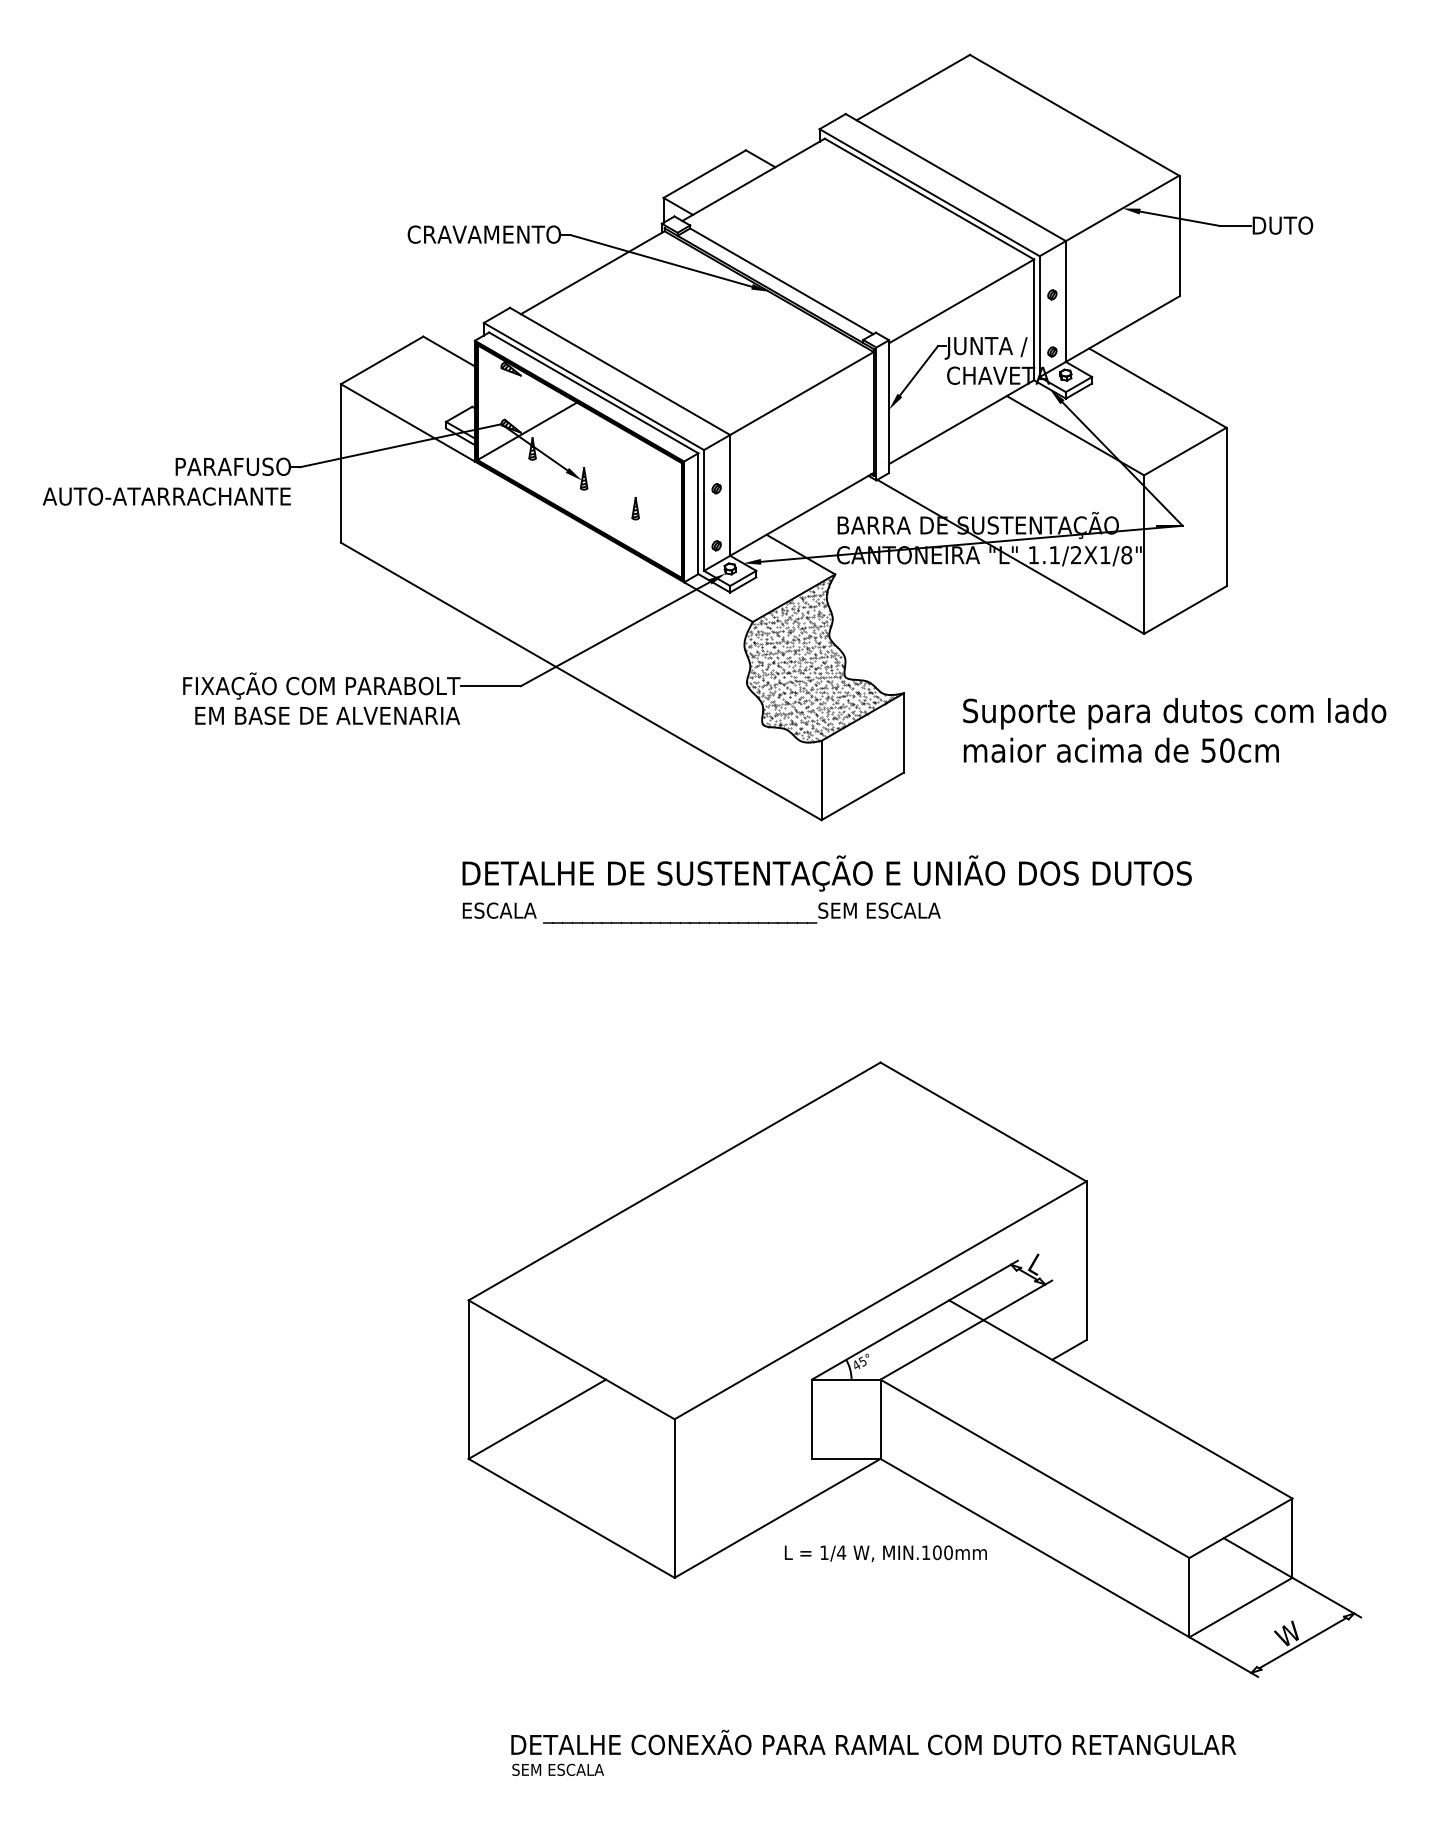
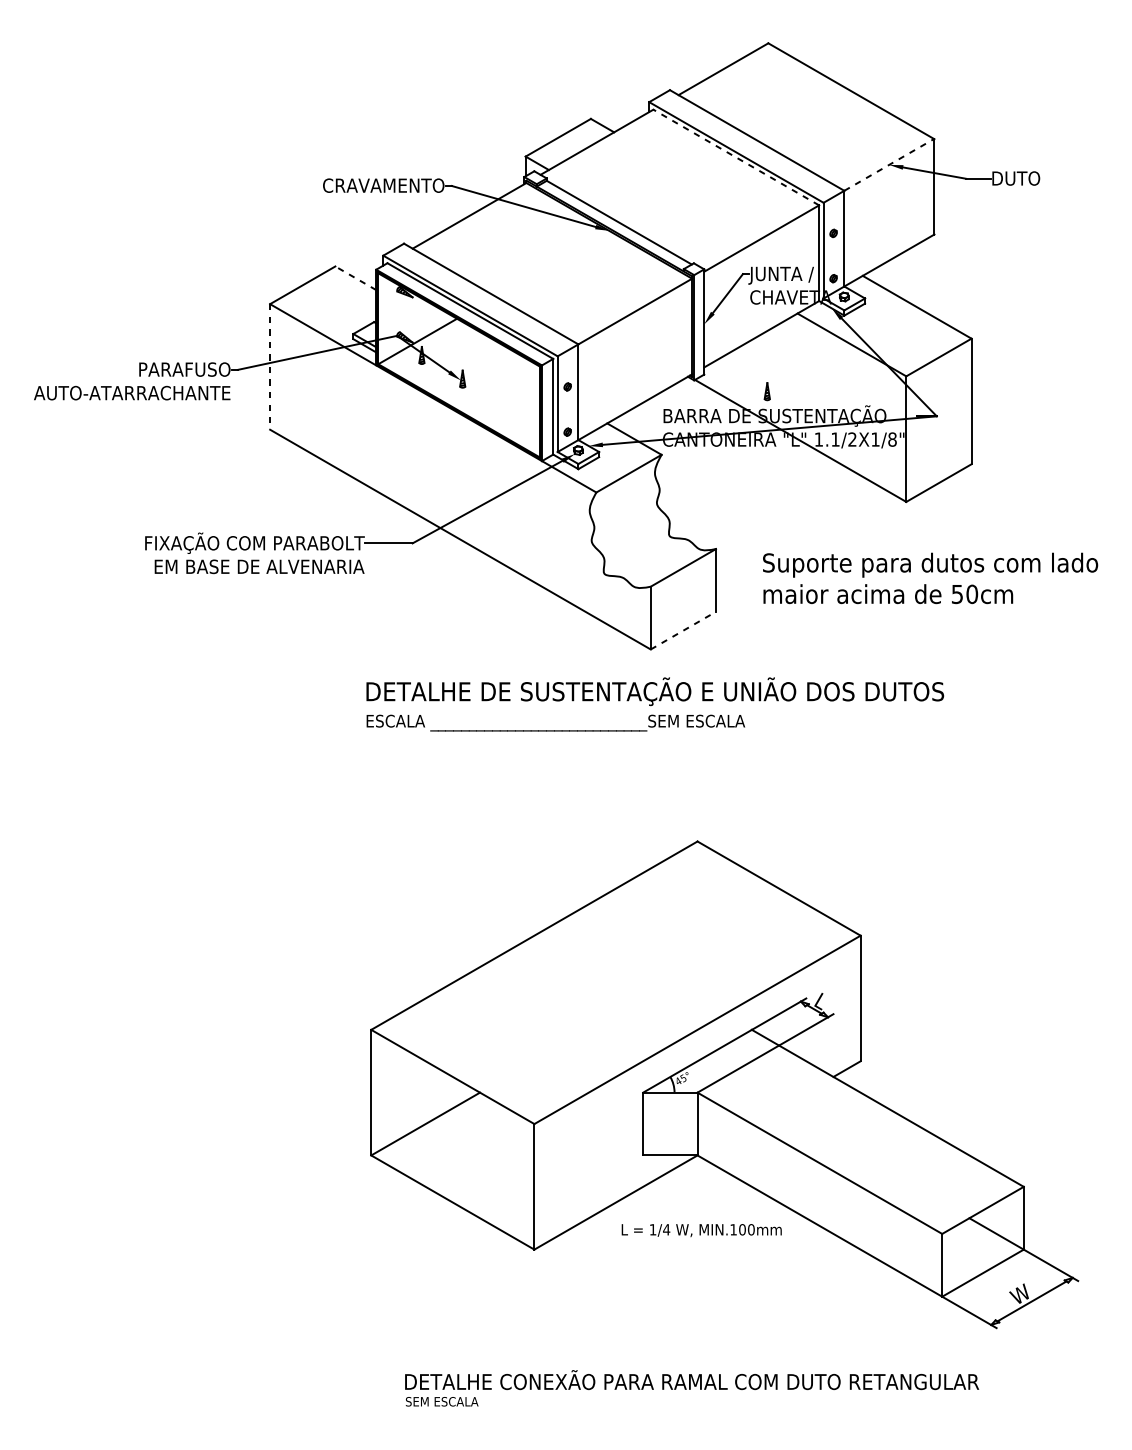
line: (929, 199) -> (736, 157), solid -> dashed
line: (1122, 208) -> (889, 164), solid -> dashed
line: (449, 351) -> (356, 278), solid -> dashed
line: (340, 463) -> (269, 366), solid -> dashed
part: (635, 508) -> (767, 391), moved
hatch: (820, 658) -> (649, 521), removed
line: (862, 796) -> (683, 630), solid -> dashed

